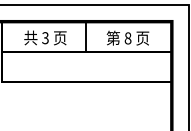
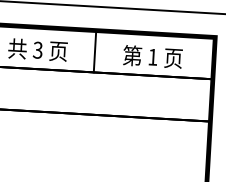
text: (127, 38) -> (152, 57), 8 -> 1

